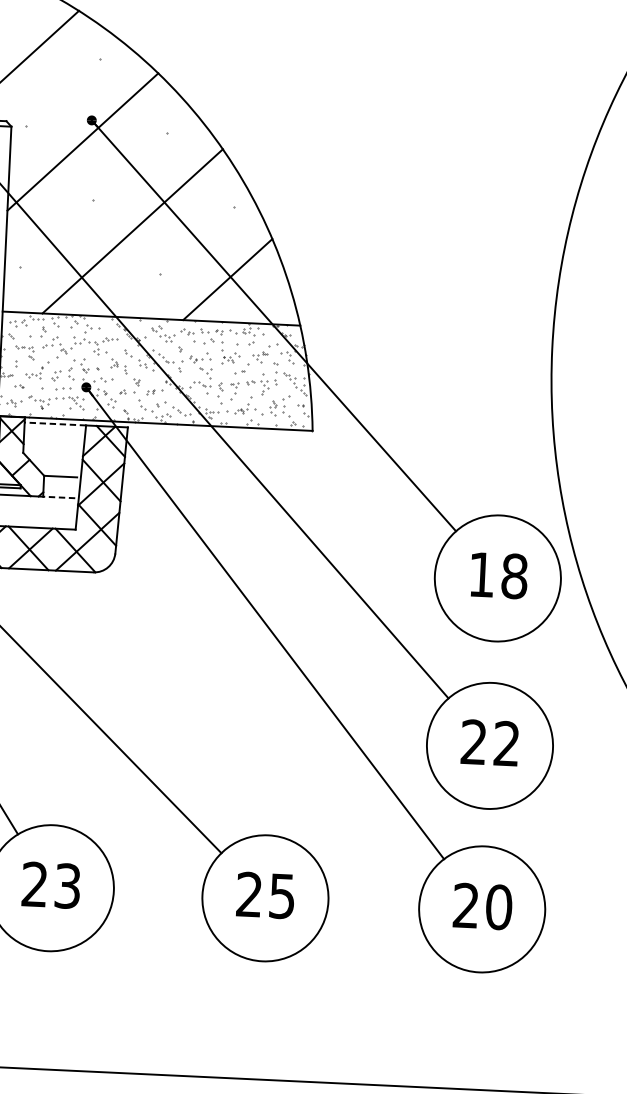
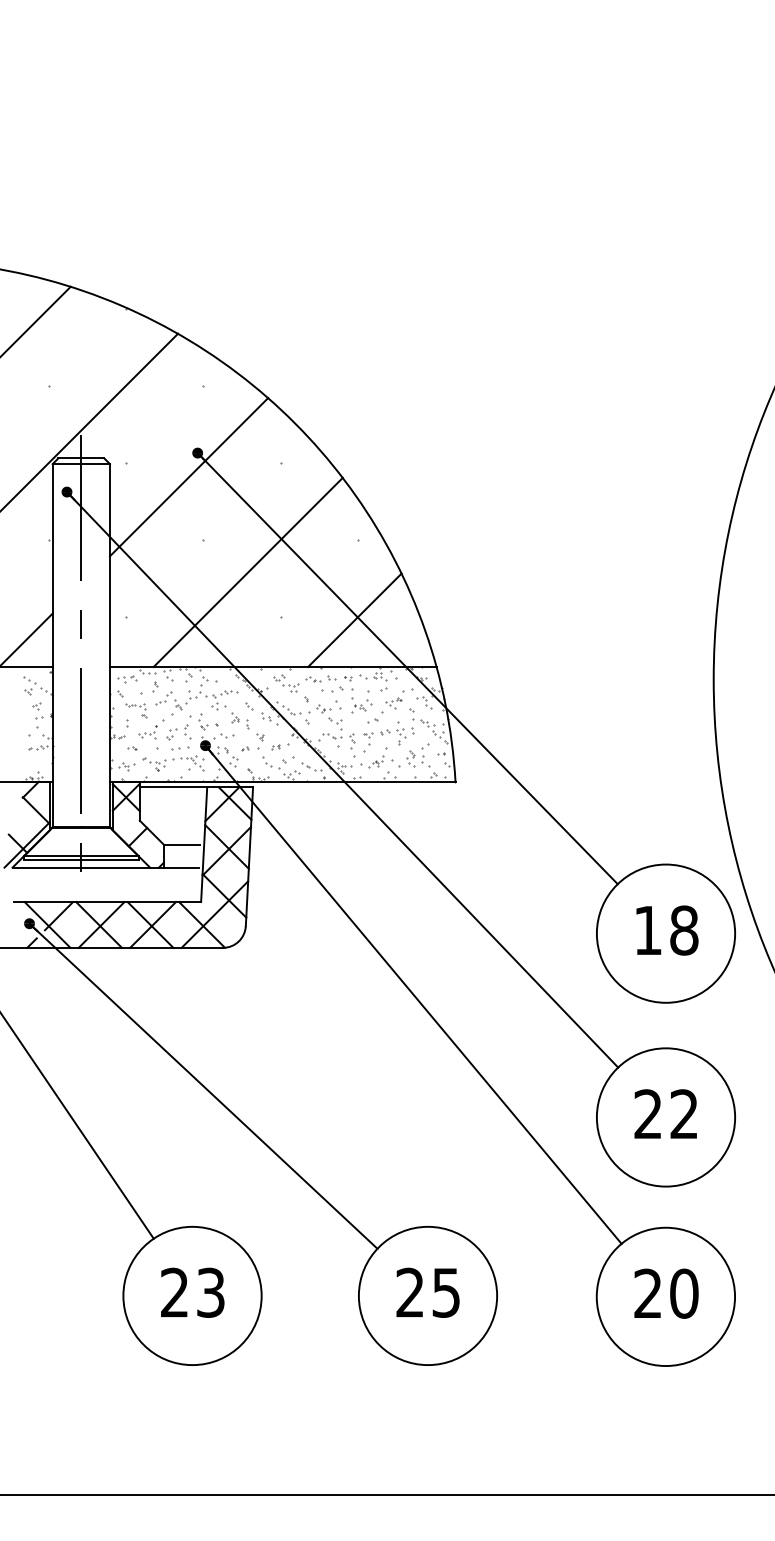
line: (55, 424) -> (173, 787), dashed -> solid
line: (59, 497) -> (181, 867), dashed -> solid

